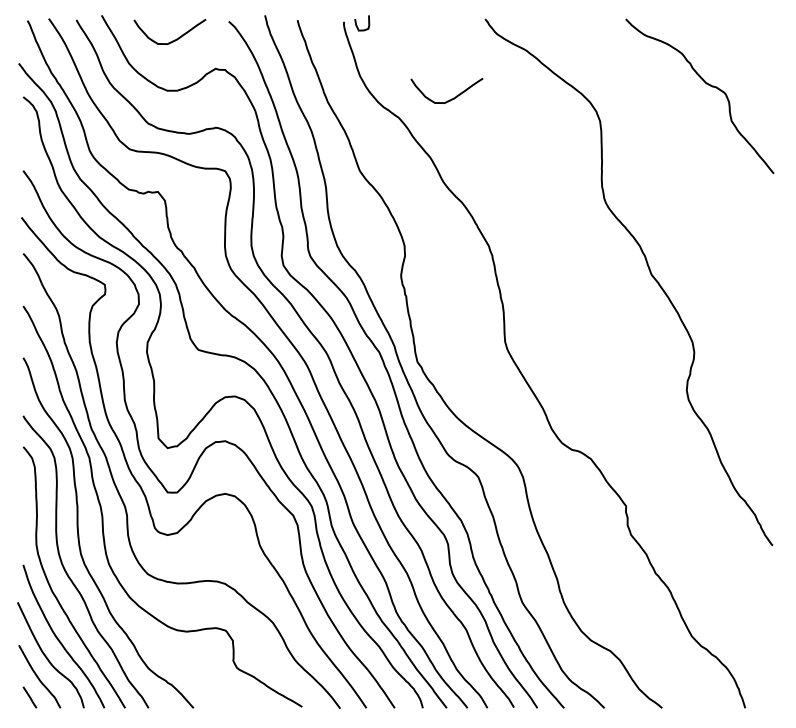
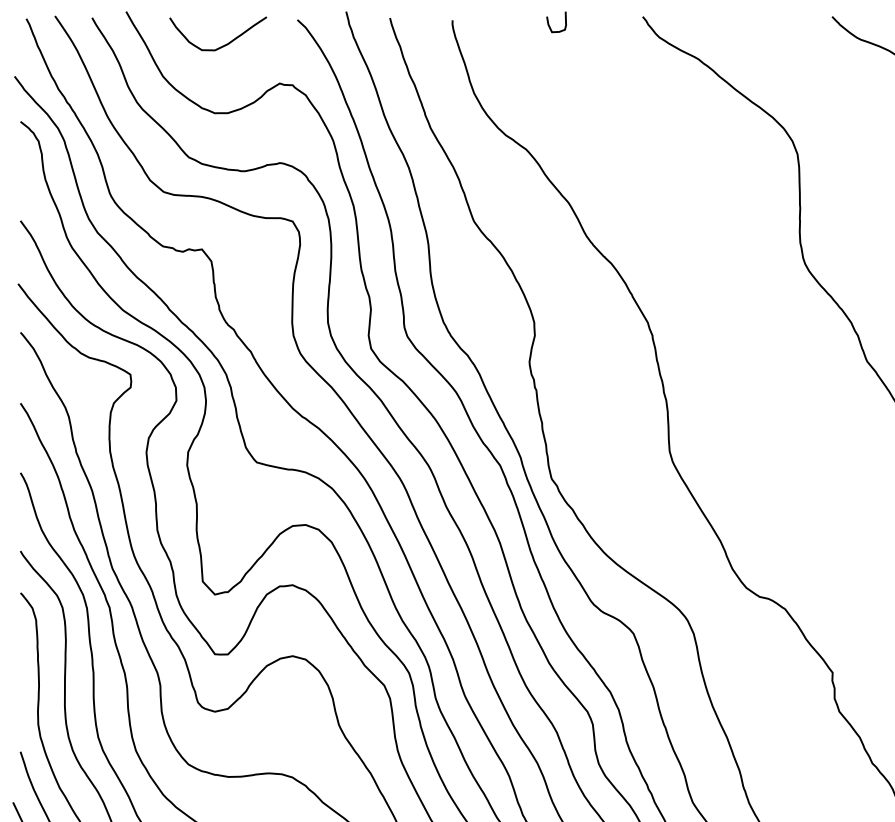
curve: (357, 25) -> (550, 25), moved
curve: (451, 98) -> (597, 123), removed

